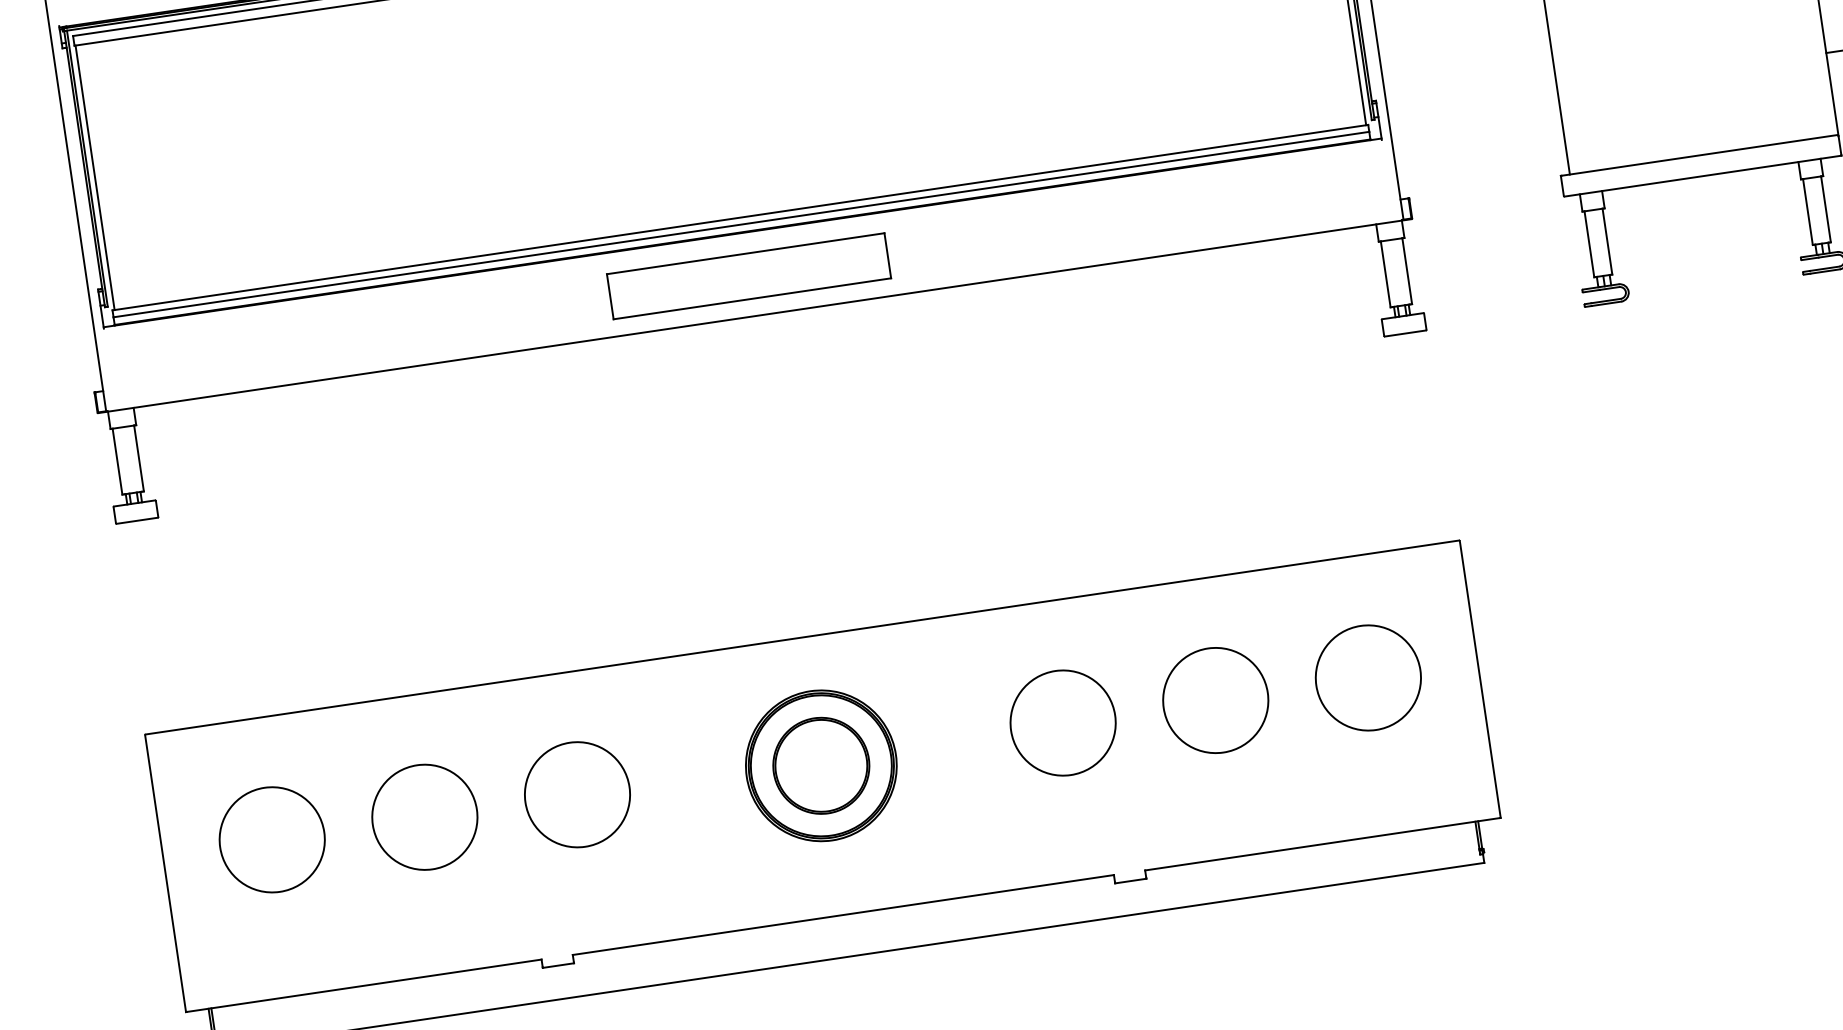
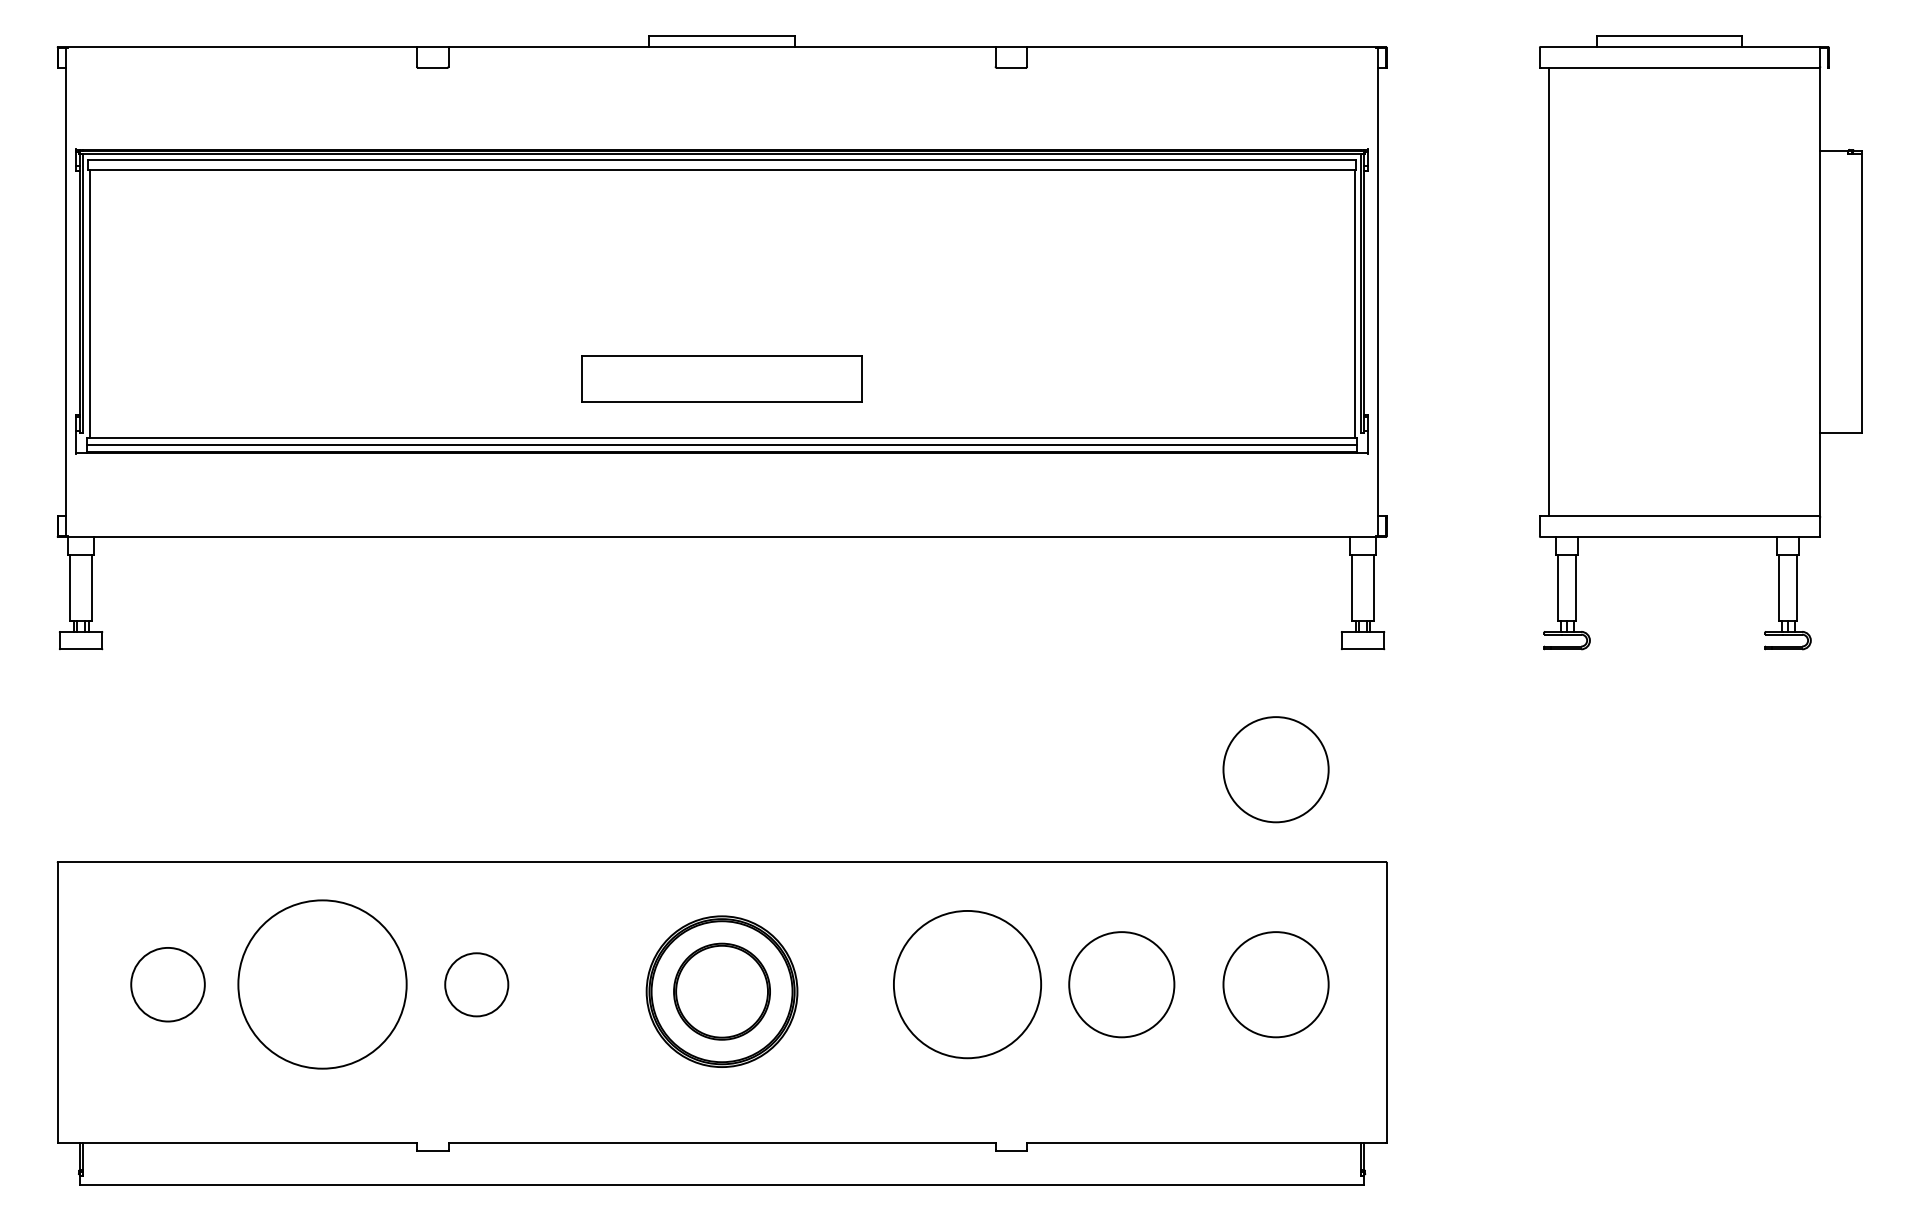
part: (748, 276) -> (721, 378), moved
circle: (1336, 465) -> (1275, 769), added
circle: (1063, 722) -> (967, 984), size x1.4
circle: (577, 794) -> (476, 984), size x0.6
circle: (424, 817) -> (321, 984), size x1.6
circle: (271, 839) -> (167, 984), size x0.7

